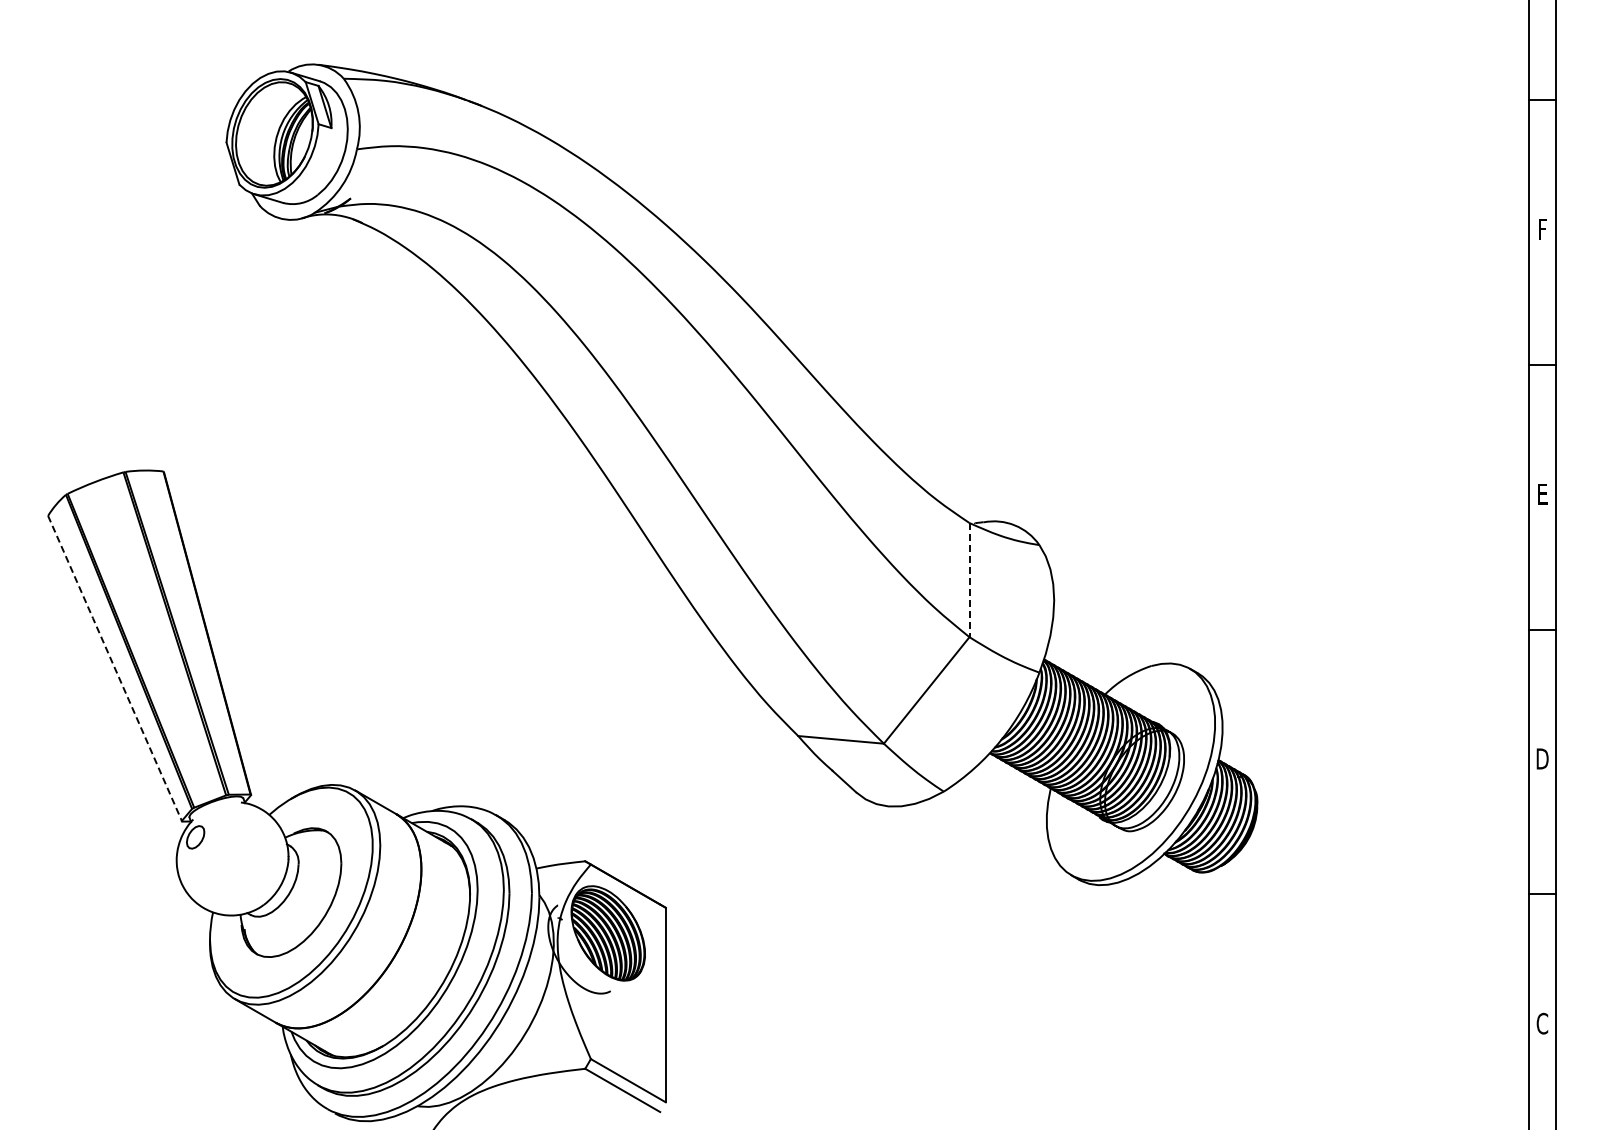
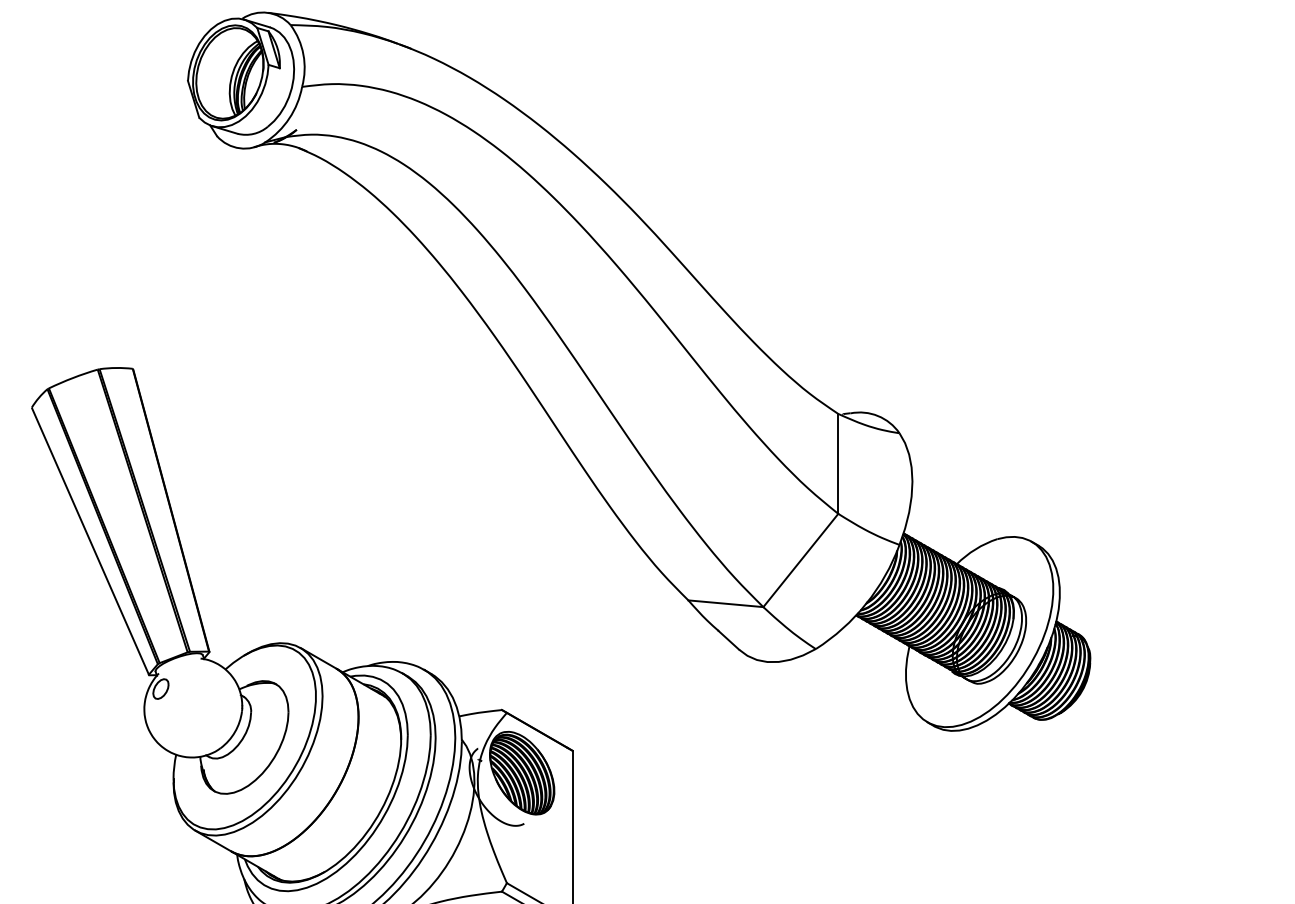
line: (969, 580) -> (838, 464), dashed -> solid
line: (115, 668) -> (90, 541), dashed -> solid

